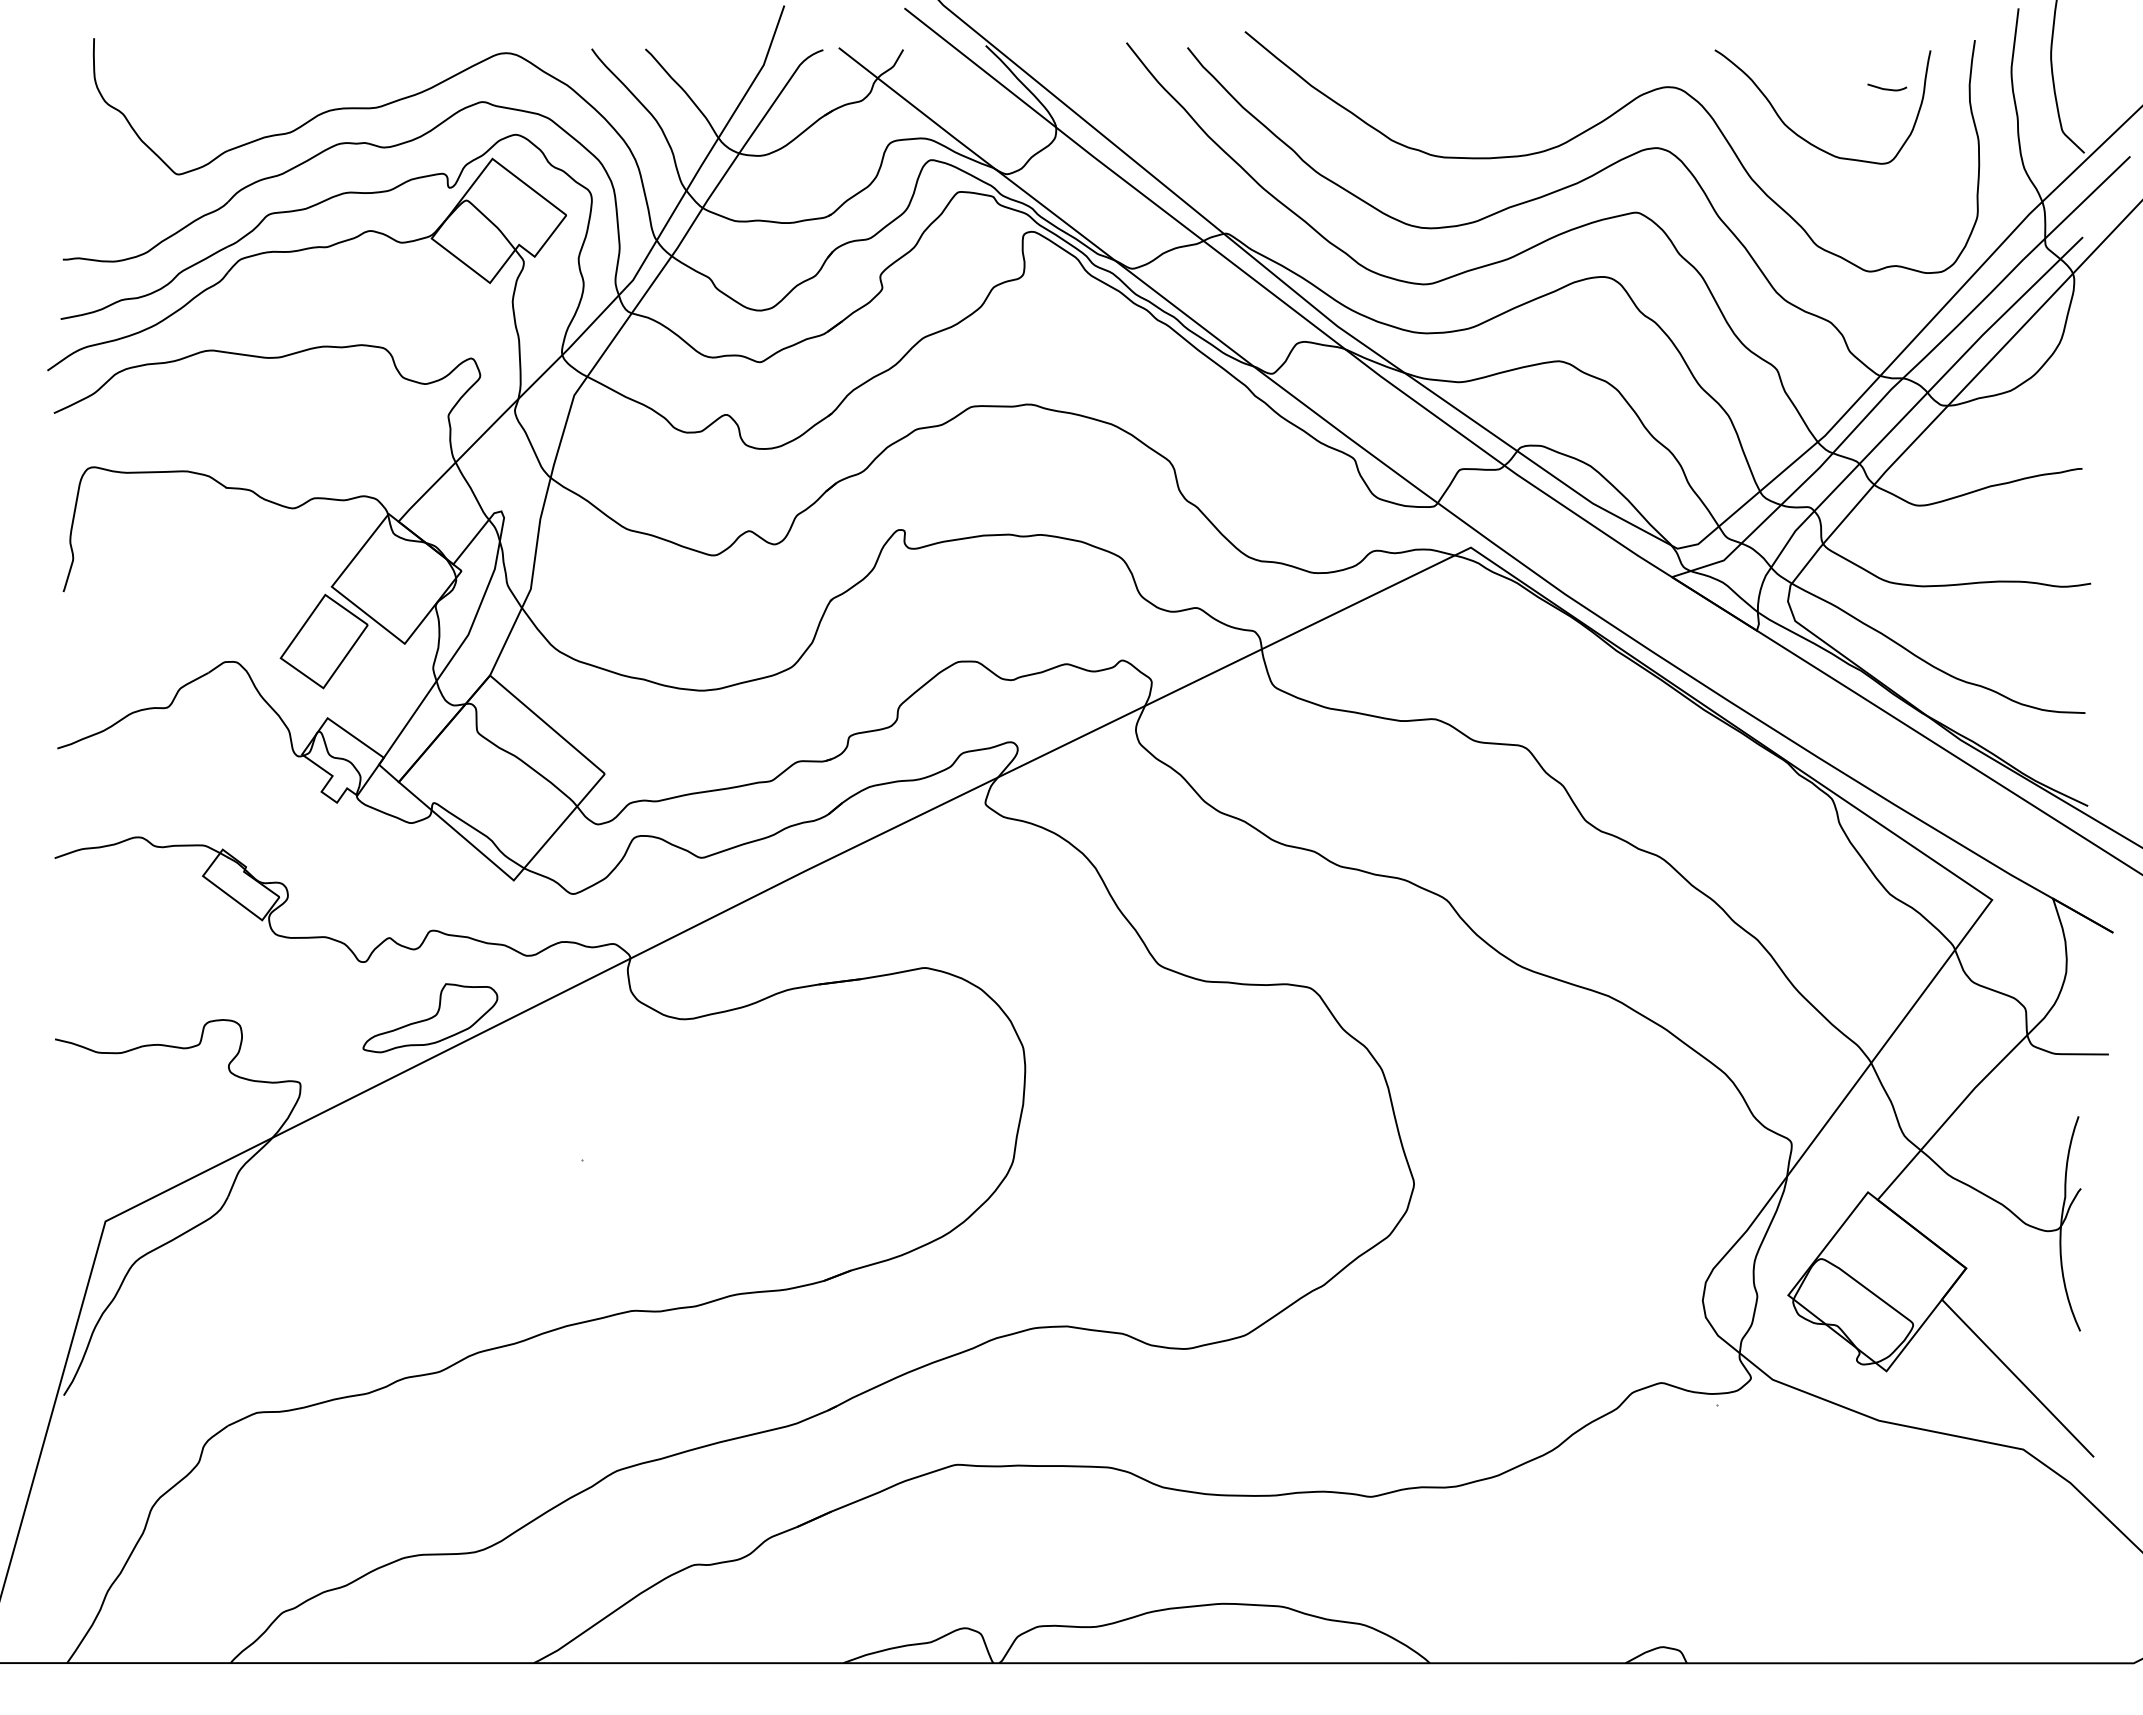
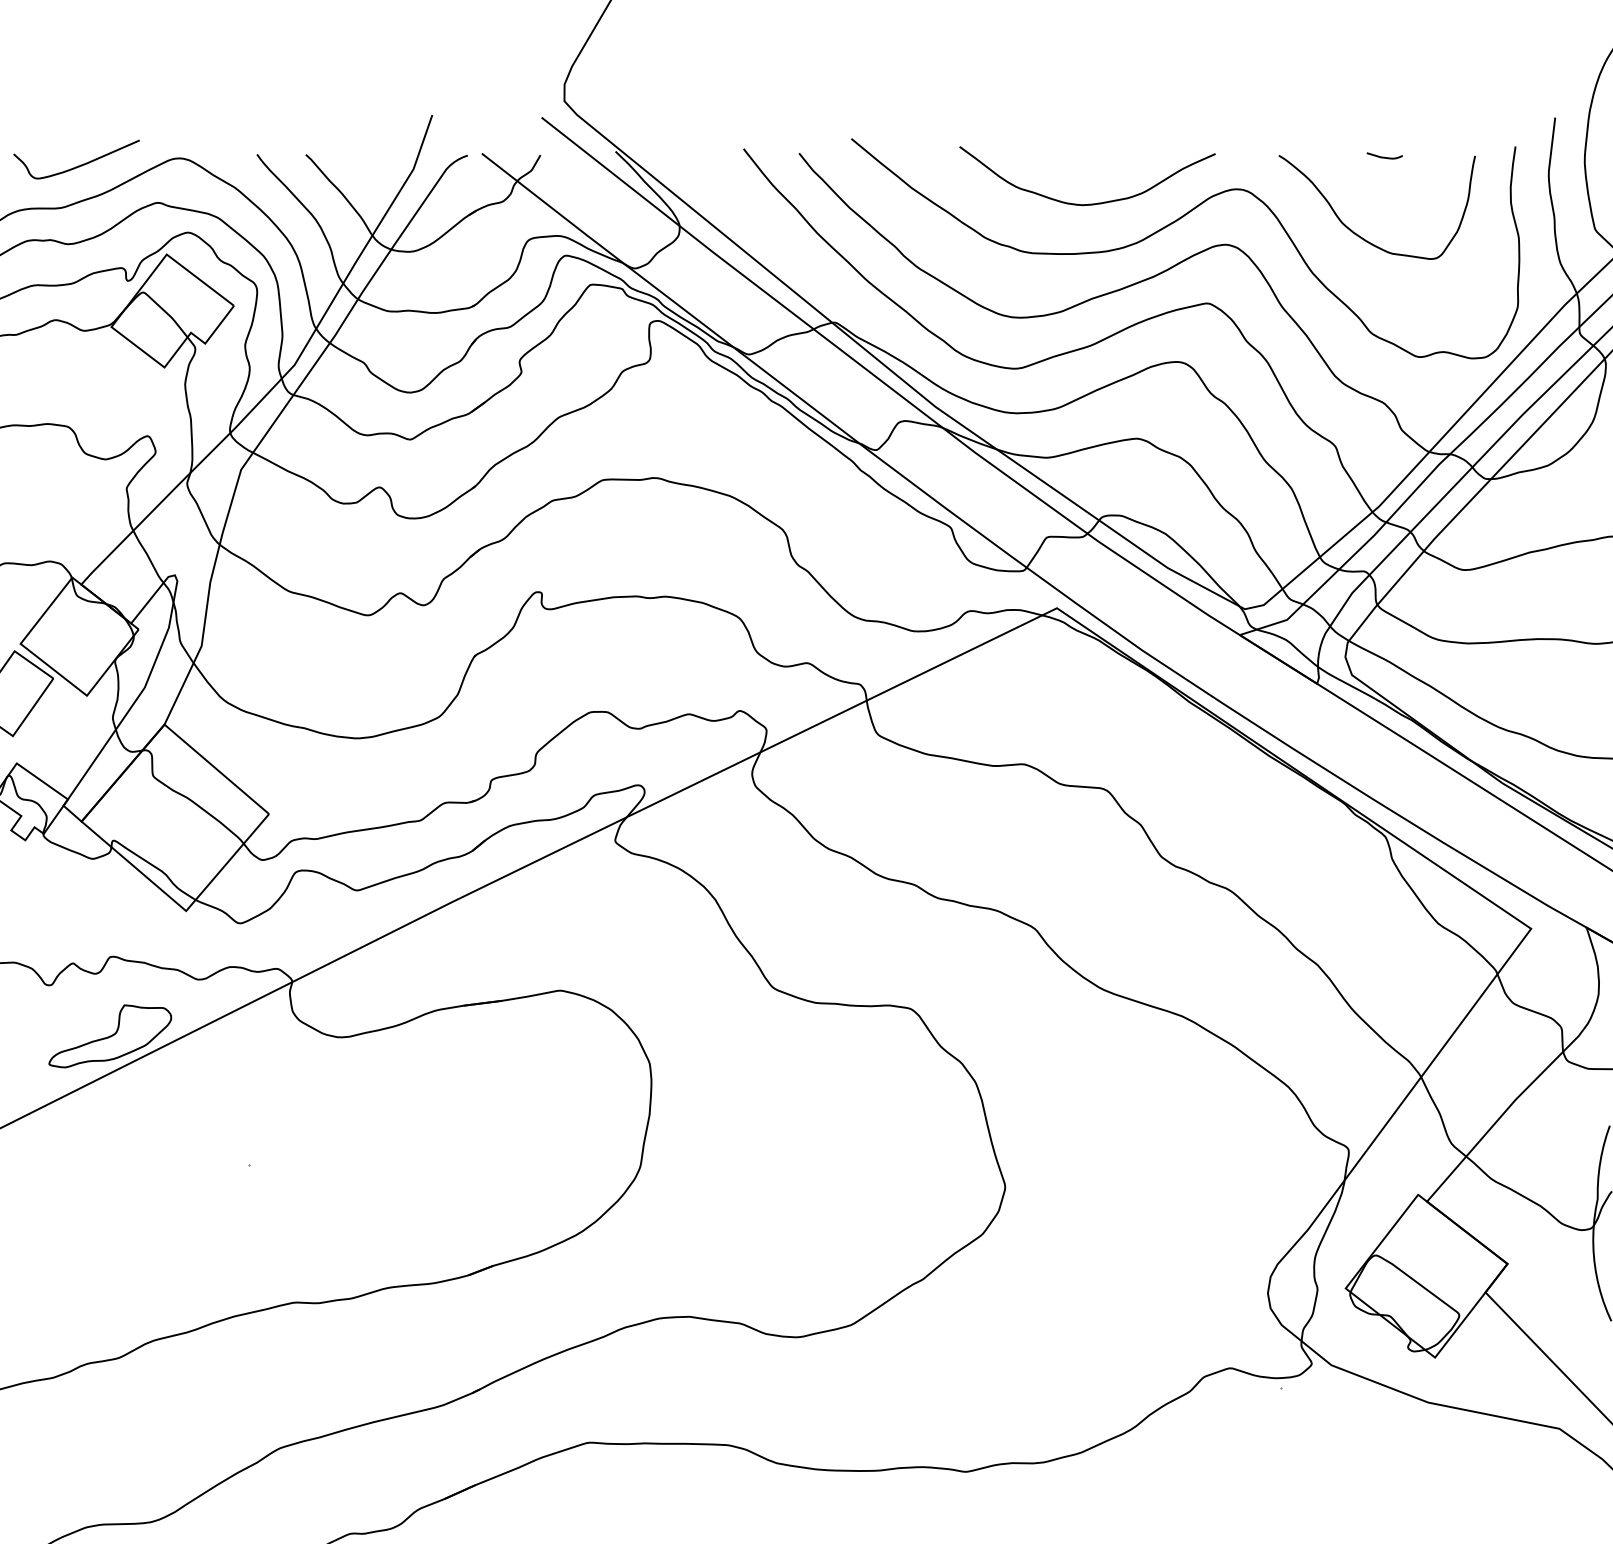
curve: (396, 60) -> (79, 165), added
curve: (1887, 88) -> (1385, 156), moved
curve: (1510, 102) -> (1092, 203), added

